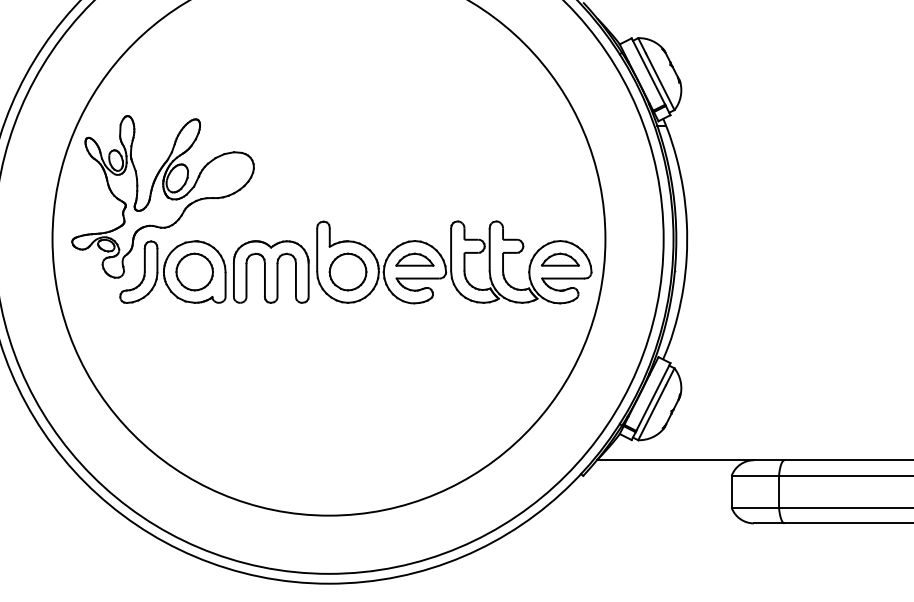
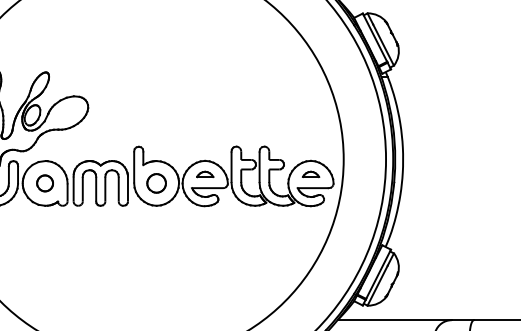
part: (414, 259) -> (204, 174), size x0.6
part: (560, 259) -> (311, 174), size x0.6
part: (194, 271) -> (45, 183), size x0.6
part: (347, 271) -> (156, 183), size x0.7

